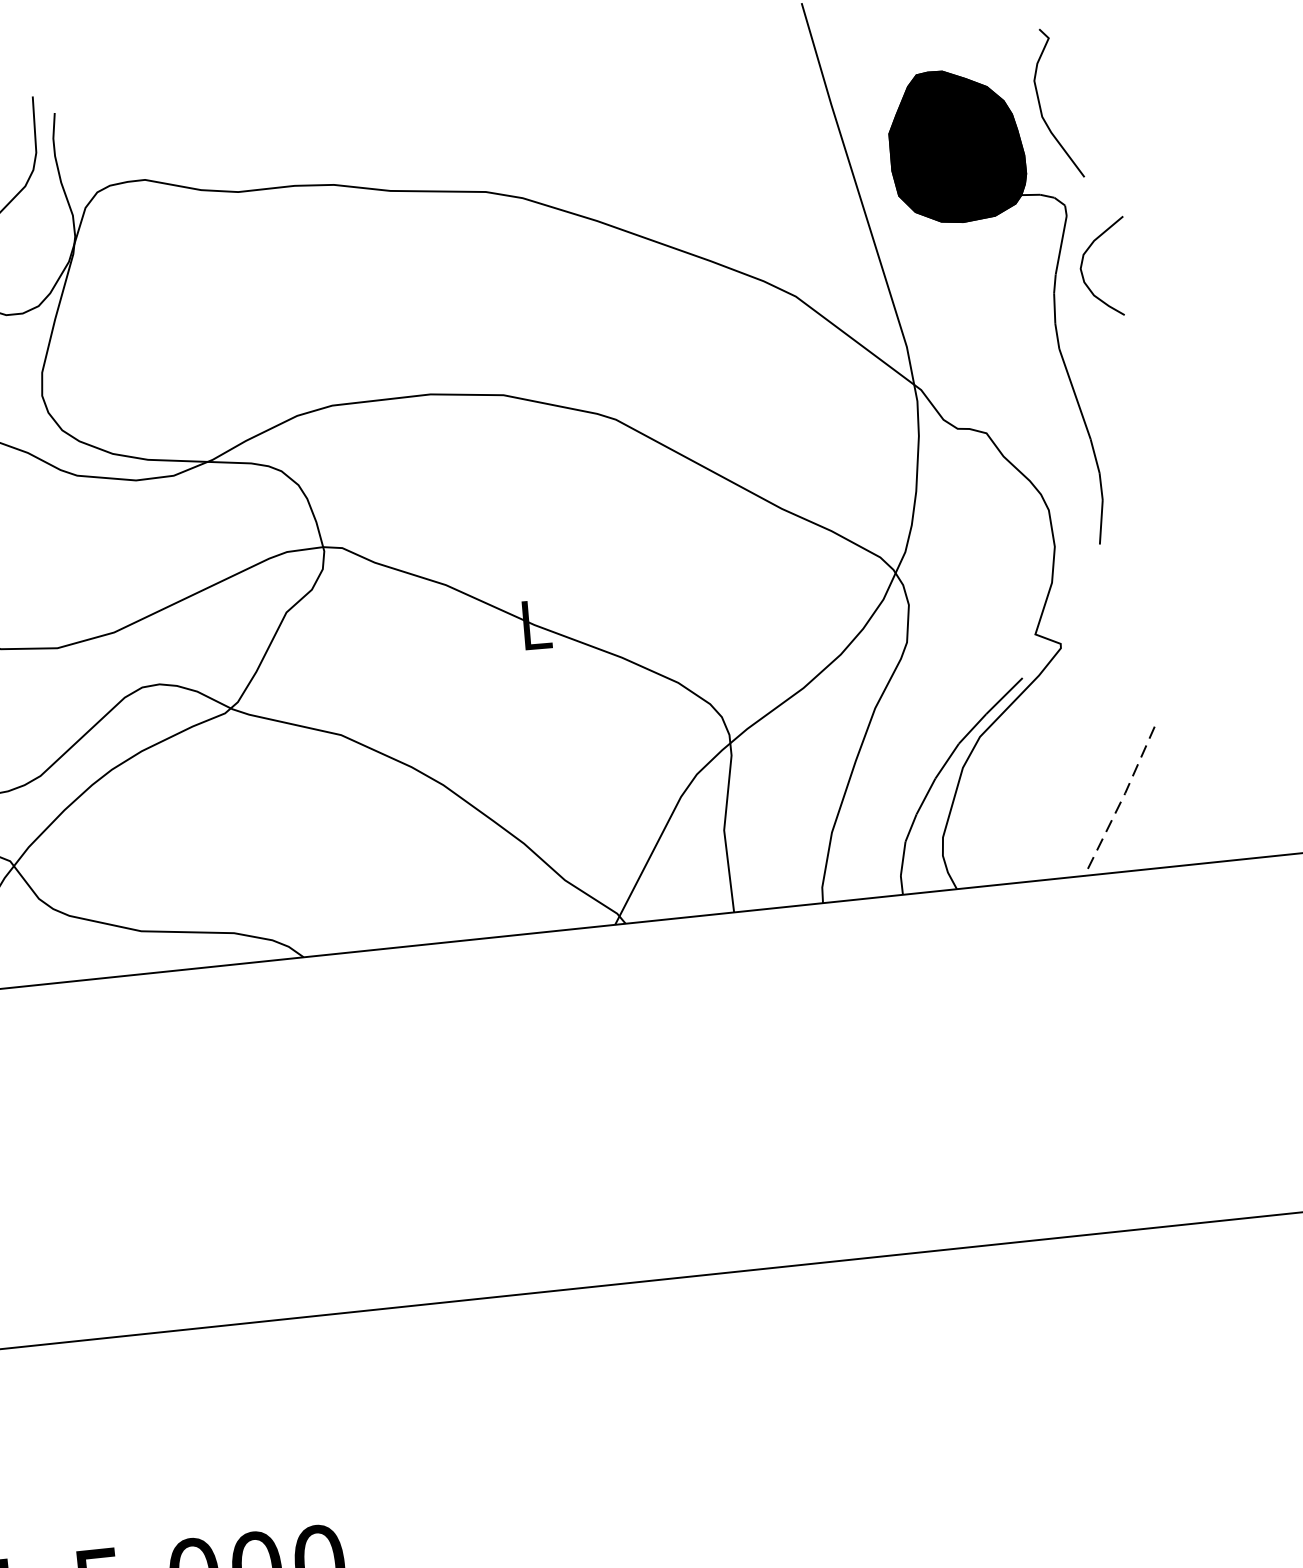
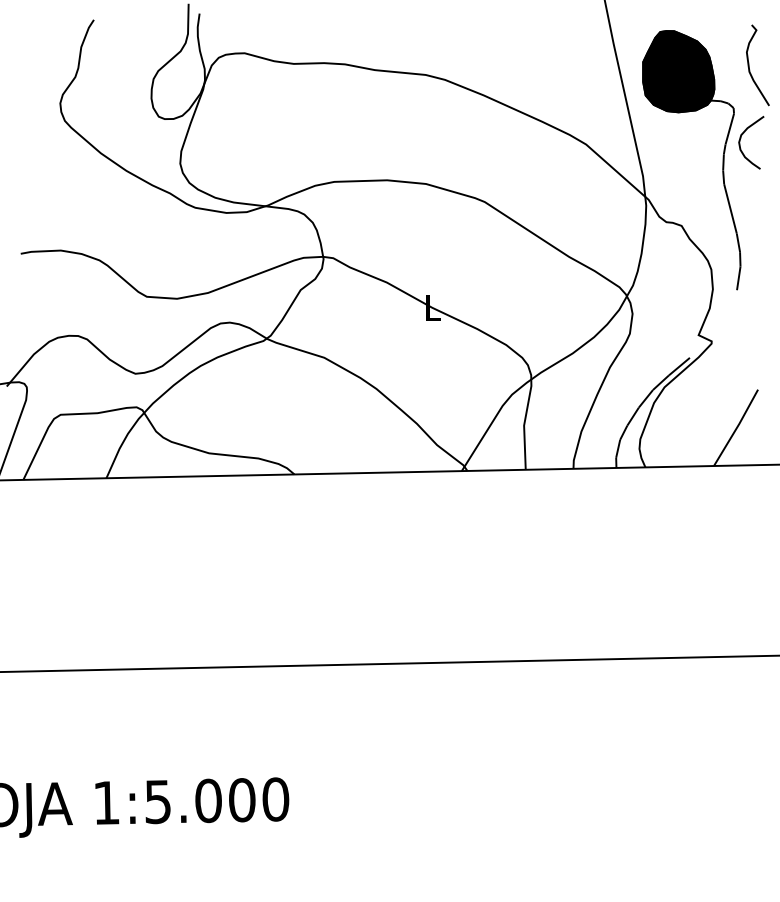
curve: (1041, 105) -> (749, 65), moved
line: (1120, 802) -> (736, 428), dashed -> solid

